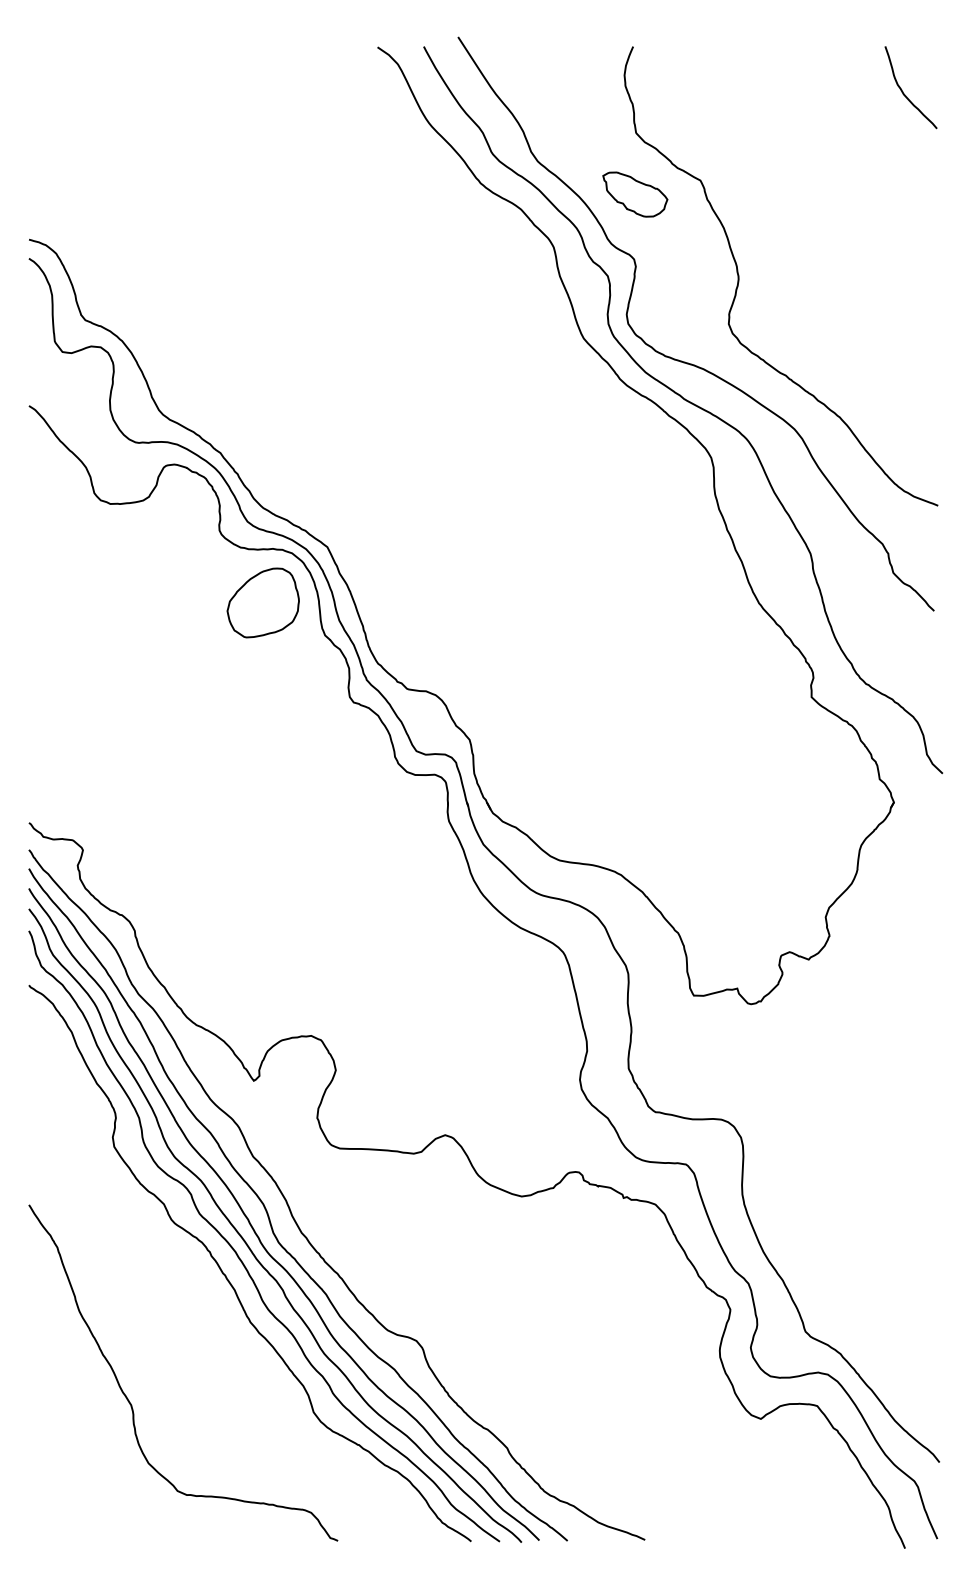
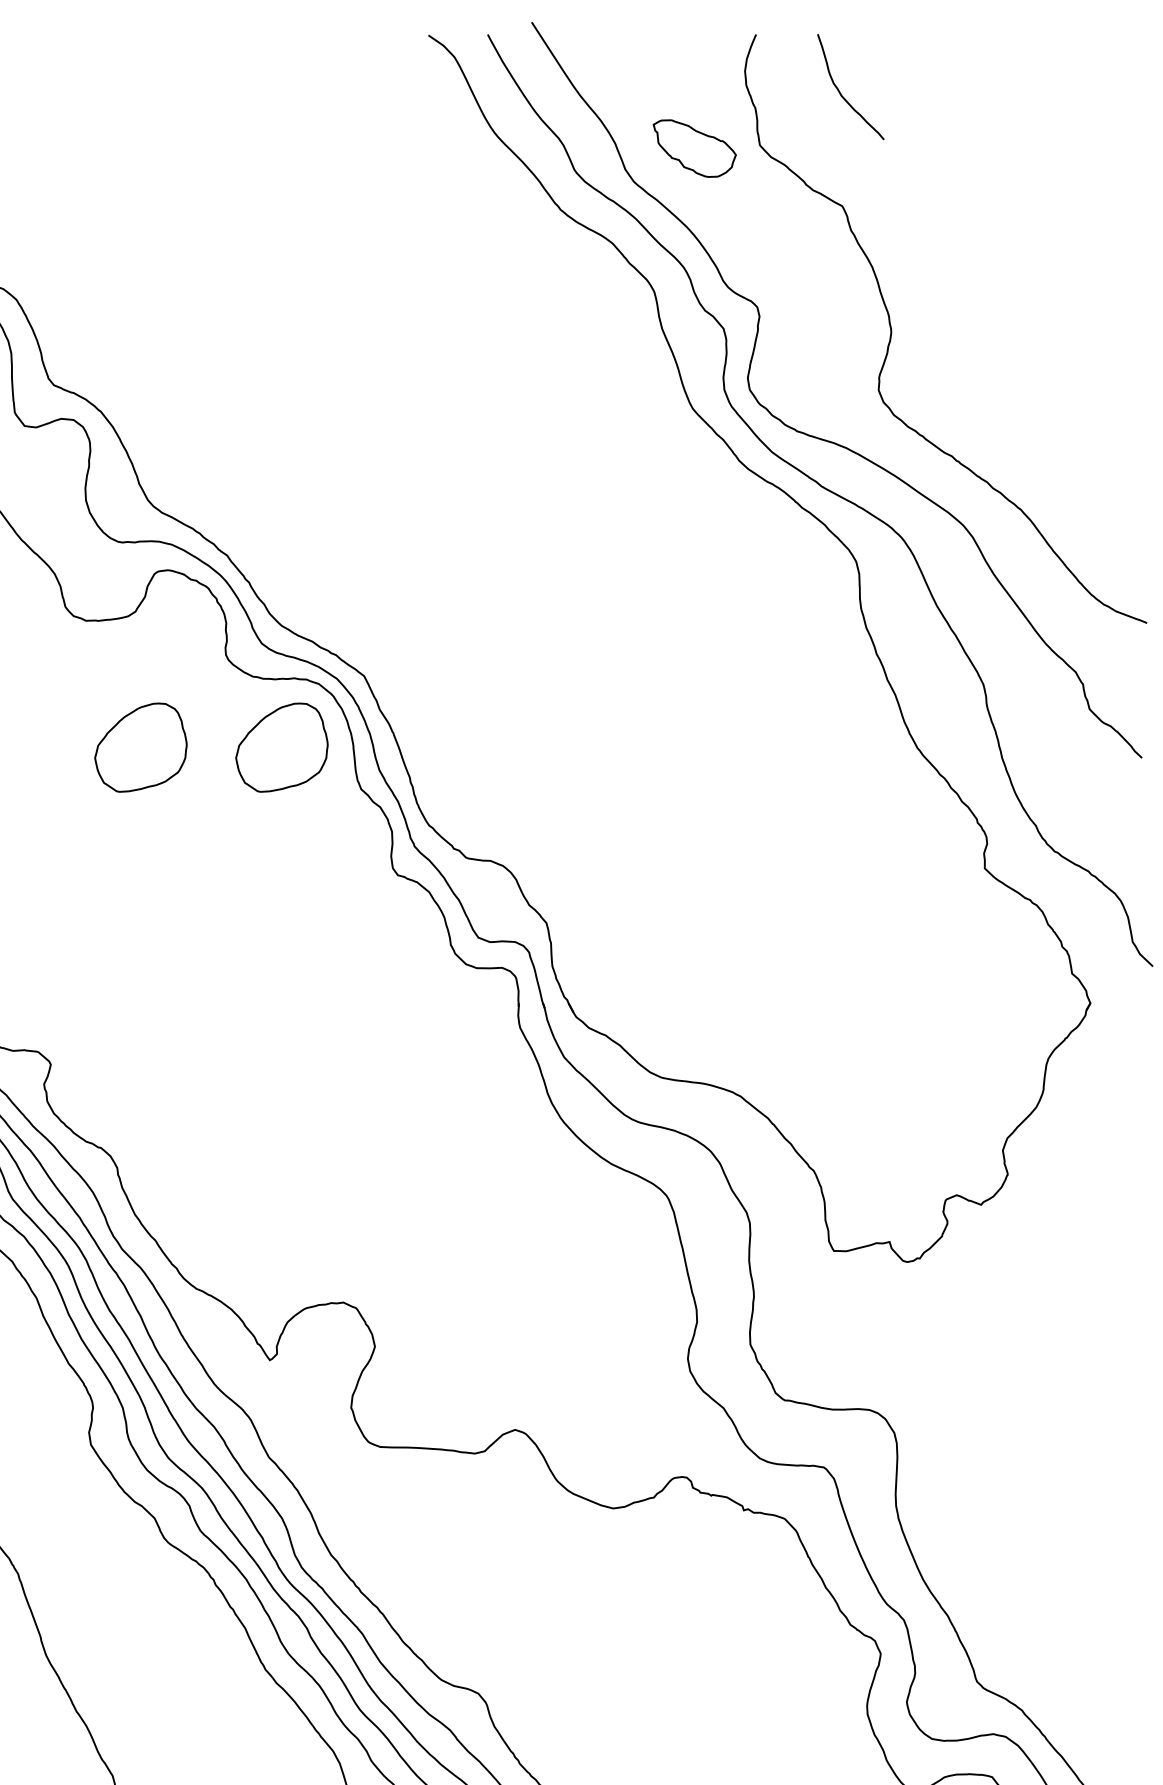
curve: (903, 91) -> (841, 92), moved
part: (635, 194) -> (694, 148), moved
part: (152, 602) -> (139, 747), added

